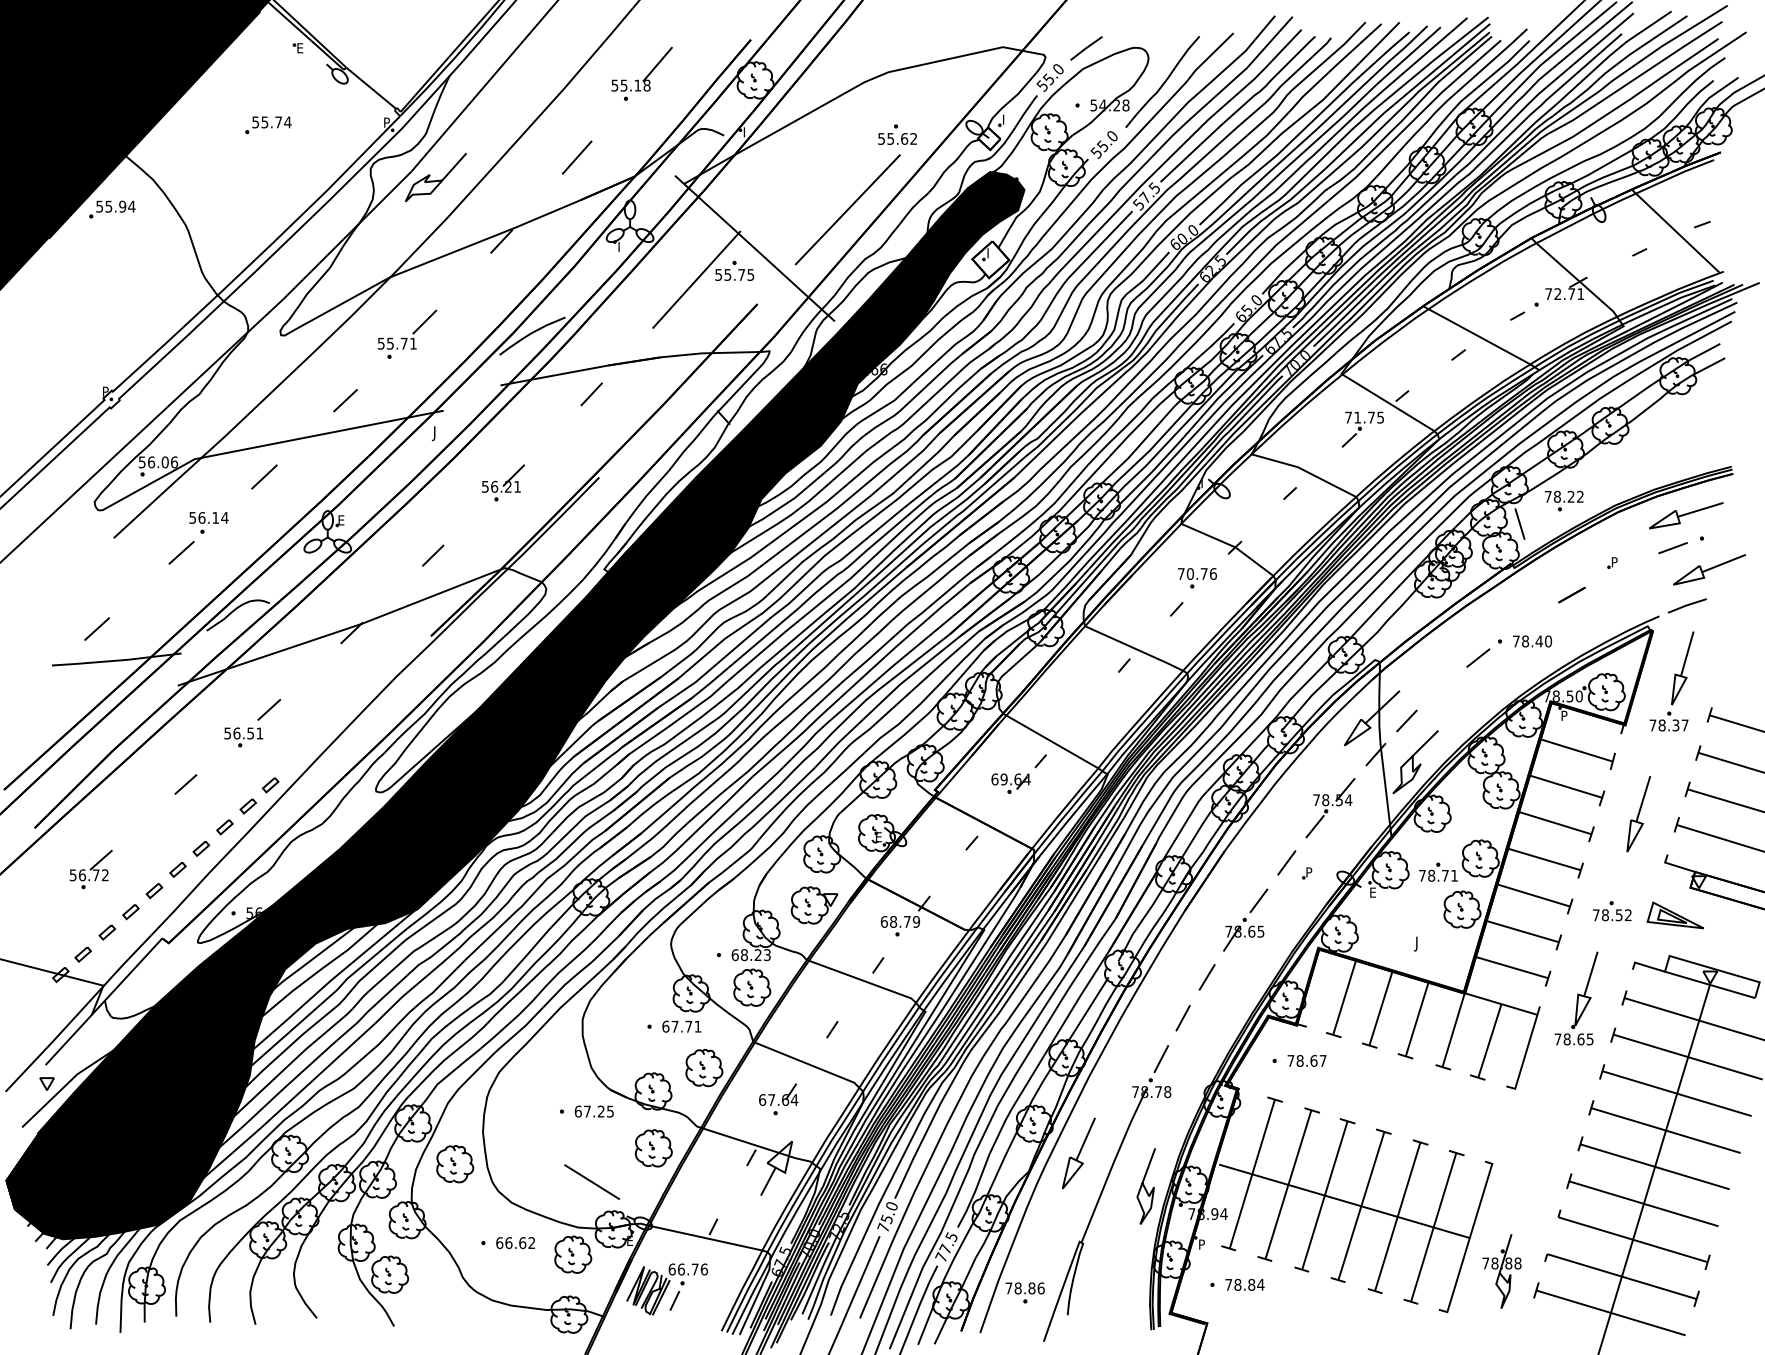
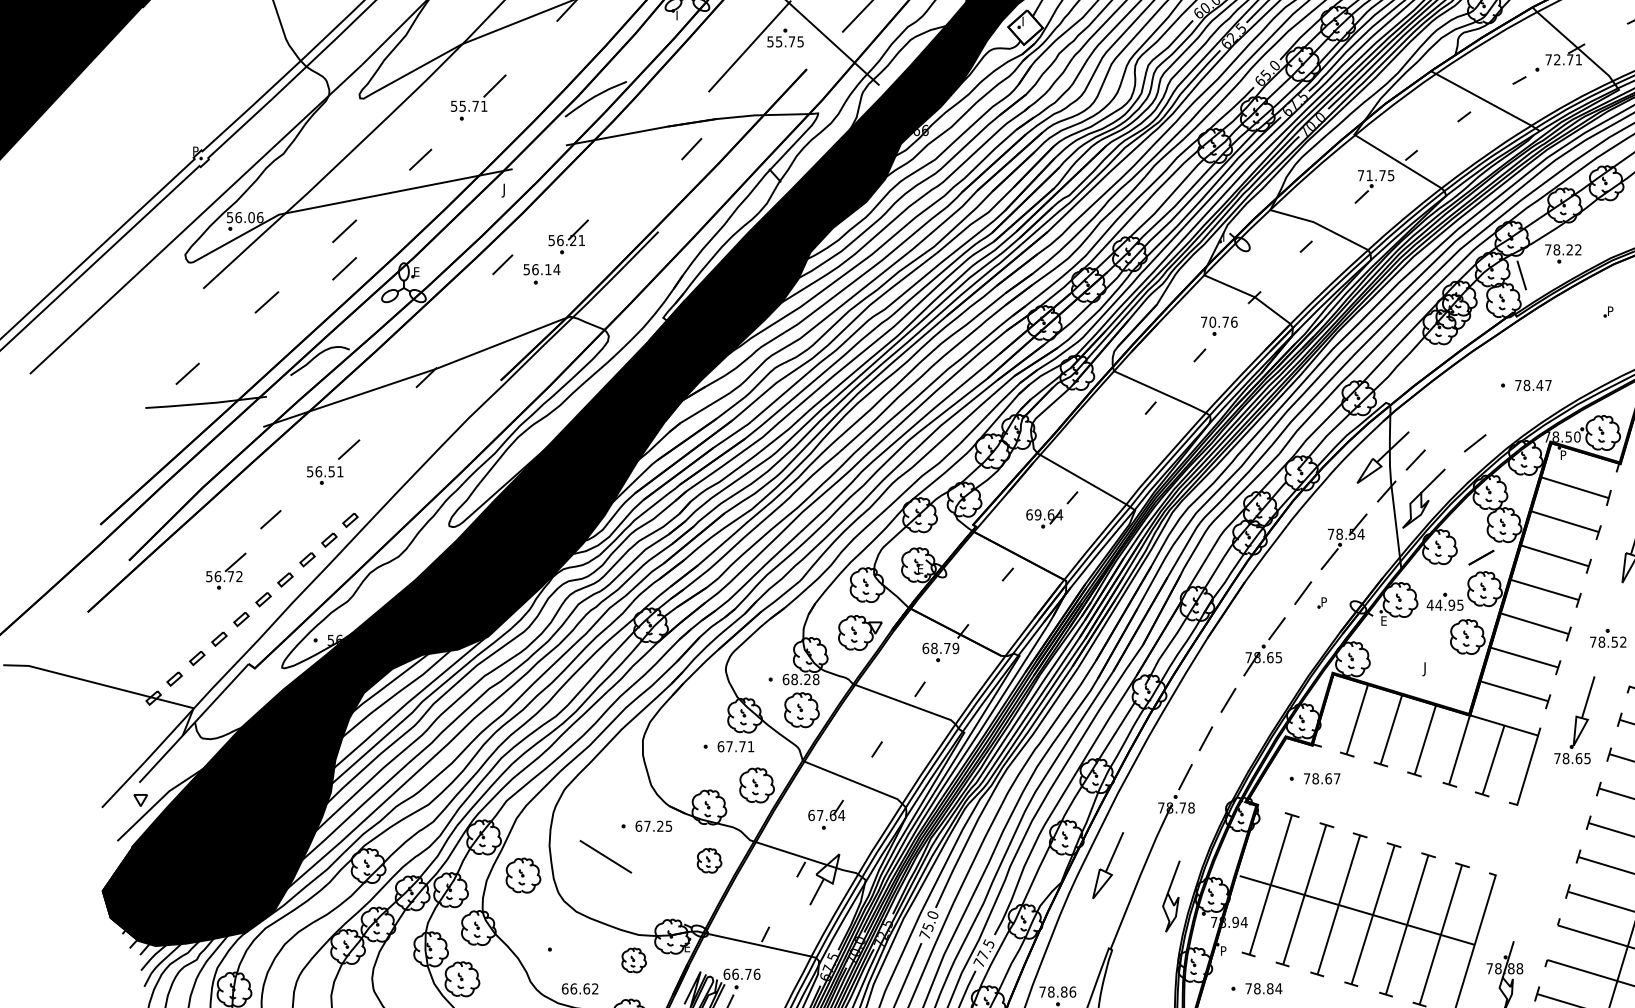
line: (591, 394) -> (691, 149), moved
line: (264, 516) -> (344, 268), added
part: (208, 522) -> (541, 273), moved
line: (433, 555) -> (503, 264), moved
line: (1571, 594) -> (1481, 557), moved
text: (1548, 641) -> (1548, 385), 78.40 -> 78.47
line: (1478, 657) -> (1475, 442), moved
part: (90, 869) -> (225, 571), moved
text: (1437, 875) -> (1444, 604), 78.71 -> 44.95
text: (766, 954) -> (815, 679), 68.23 -> 68.28
part: (653, 1148) -> (709, 860), size x0.7
line: (592, 1181) -> (606, 856), moved
text: (515, 1243) -> (579, 989), moved
part: (573, 1254) -> (634, 960), size x0.7

